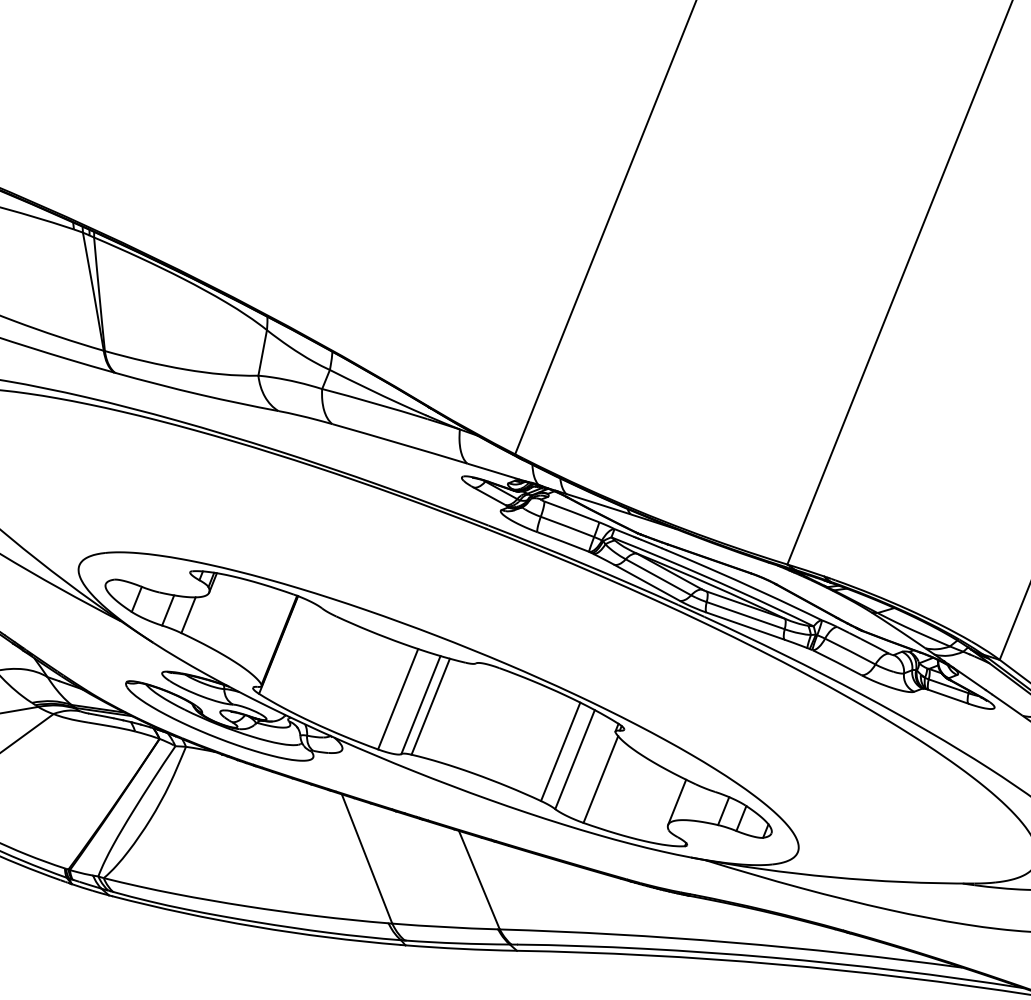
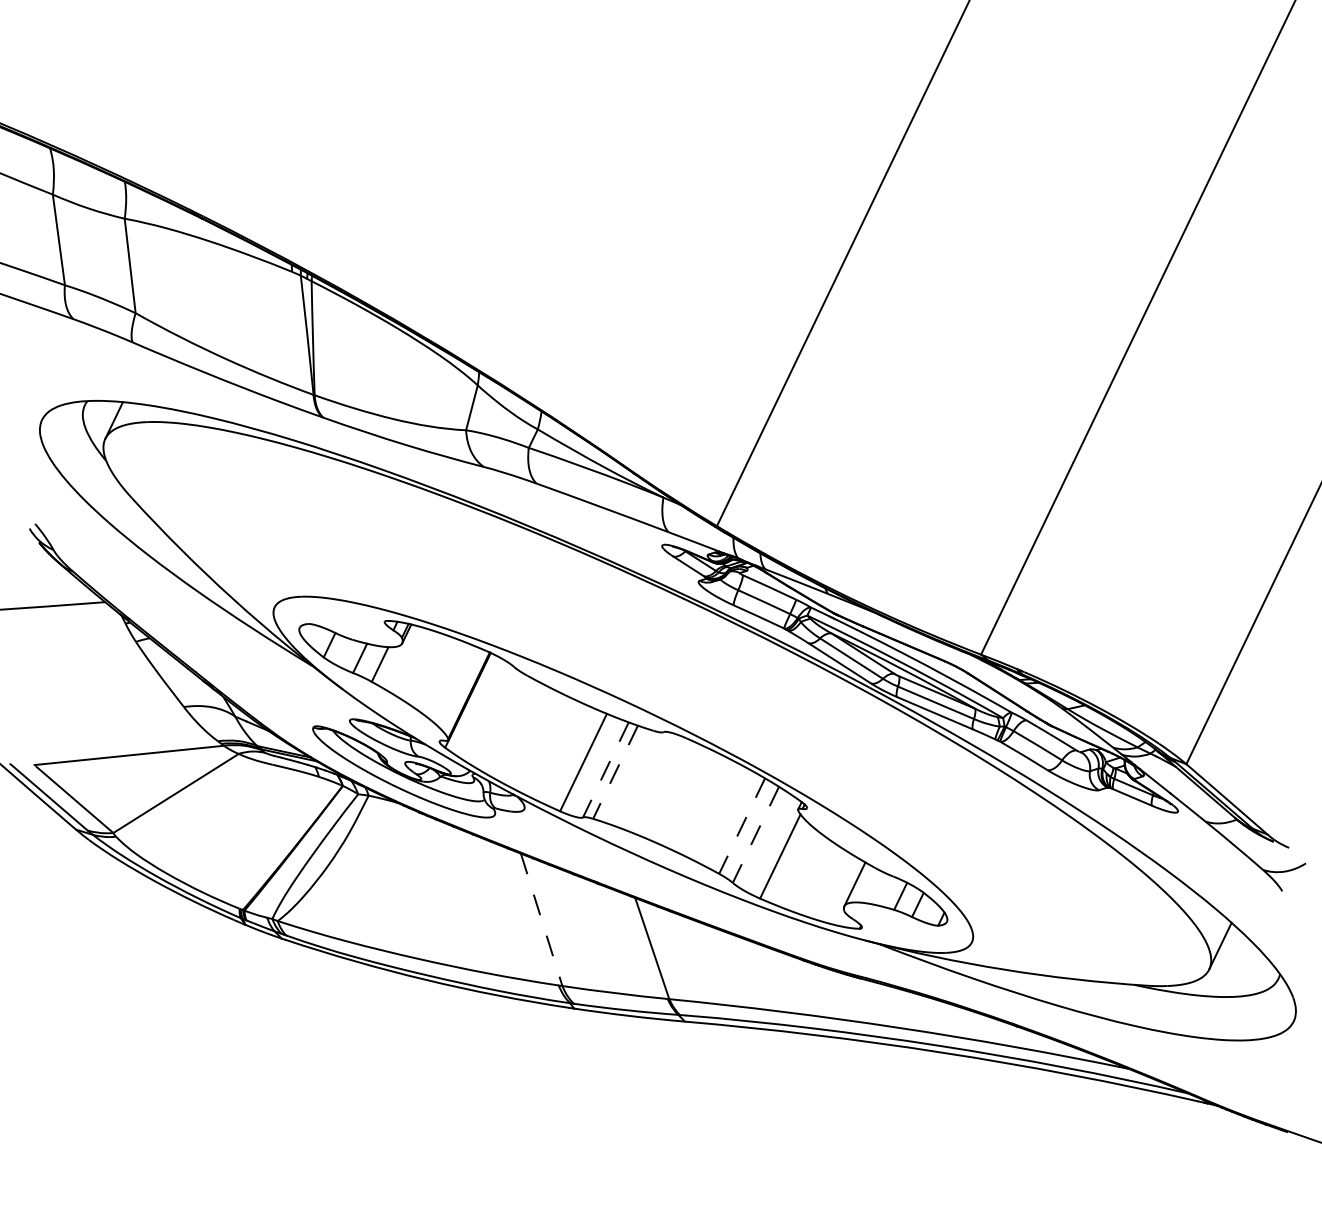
line: (420, 704) -> (605, 769), solid -> dashed
line: (430, 706) -> (615, 772), solid -> dashed
line: (561, 752) -> (742, 826), solid -> dashed
line: (574, 760) -> (755, 835), solid -> dashed
line: (366, 859) -> (541, 920), solid -> dashed

